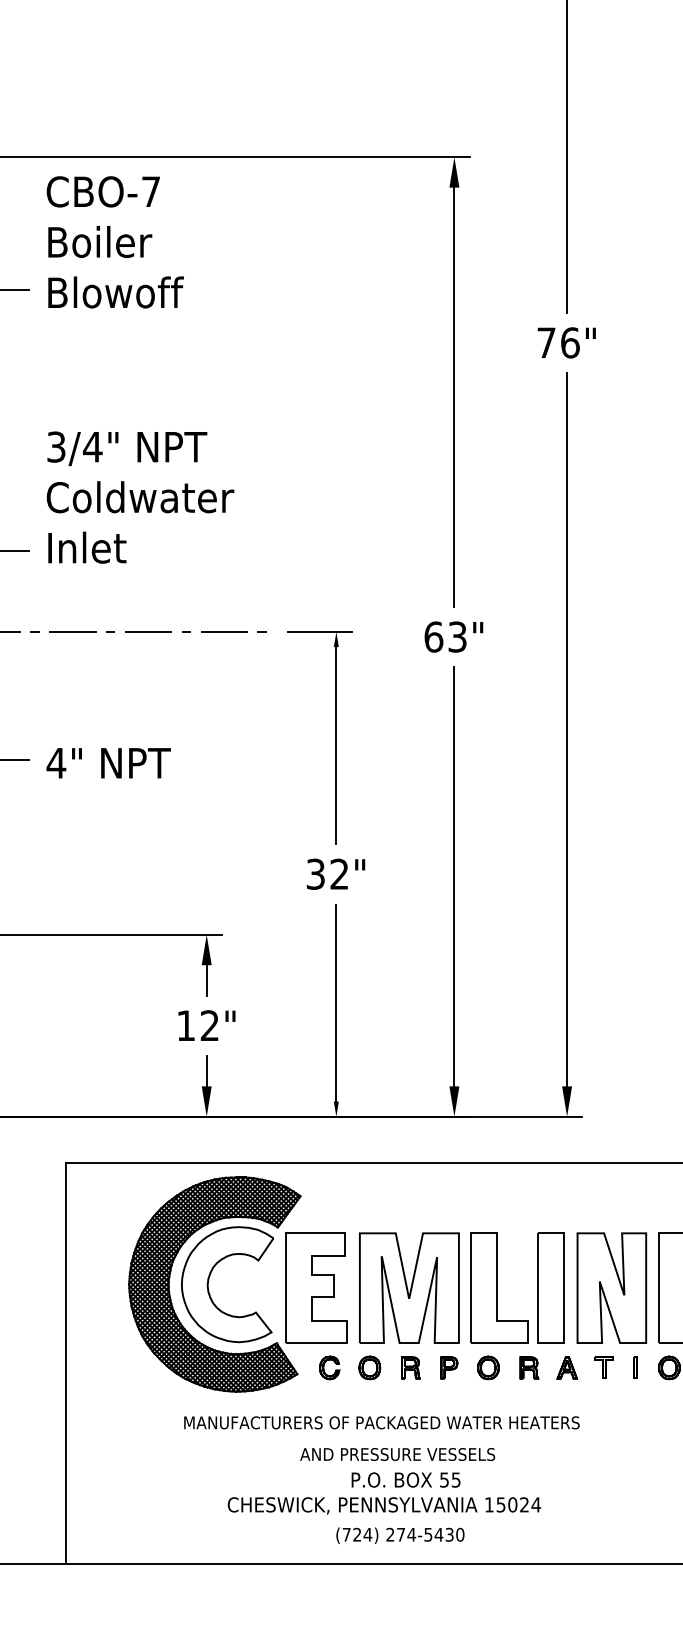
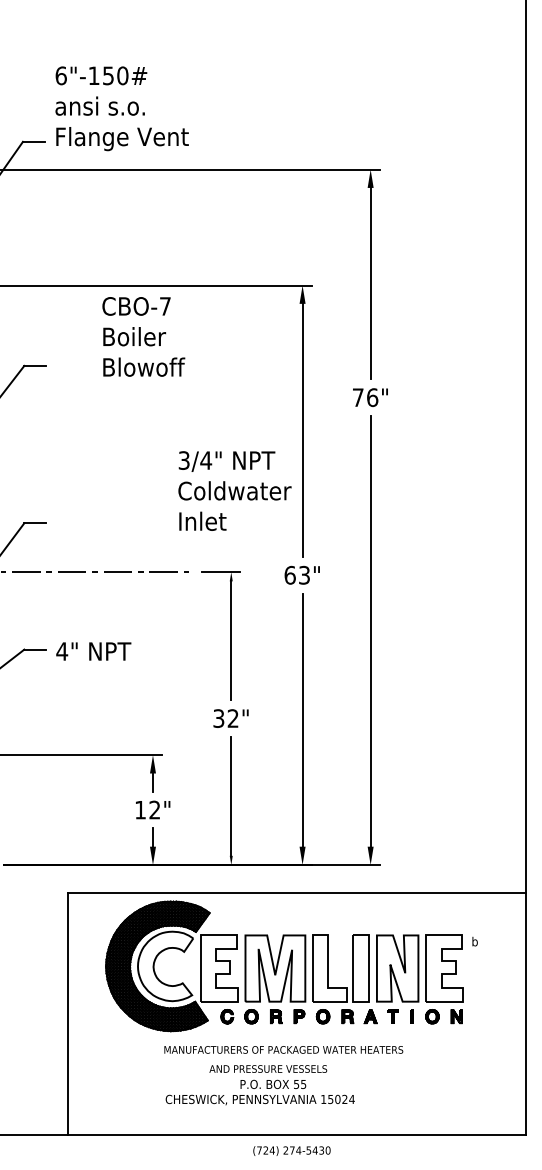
text: (114, 241) -> (143, 336), moved
text: (139, 496) -> (234, 490), moved
text: (381, 1422) -> (283, 1049), moved
text: (399, 1534) -> (291, 1150), moved

